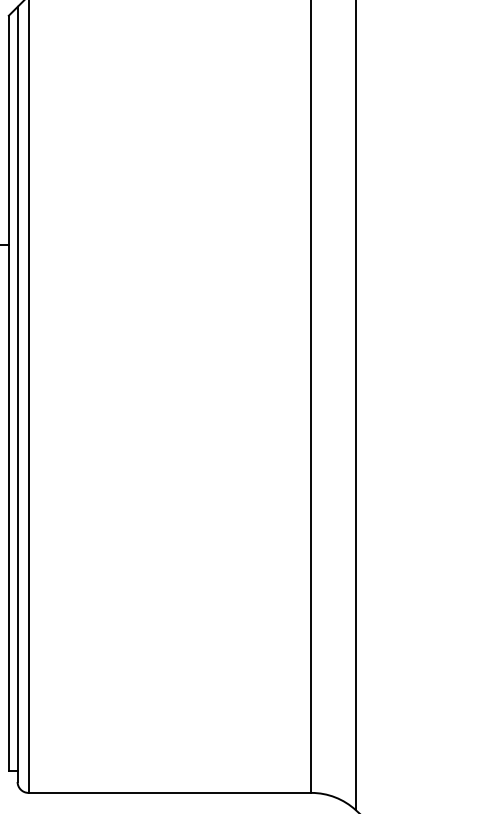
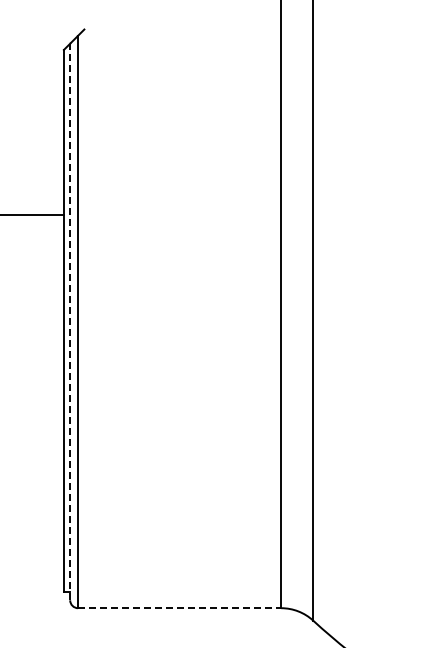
line: (18, 393) -> (70, 321), solid -> dashed
line: (169, 793) -> (179, 608), solid -> dashed

